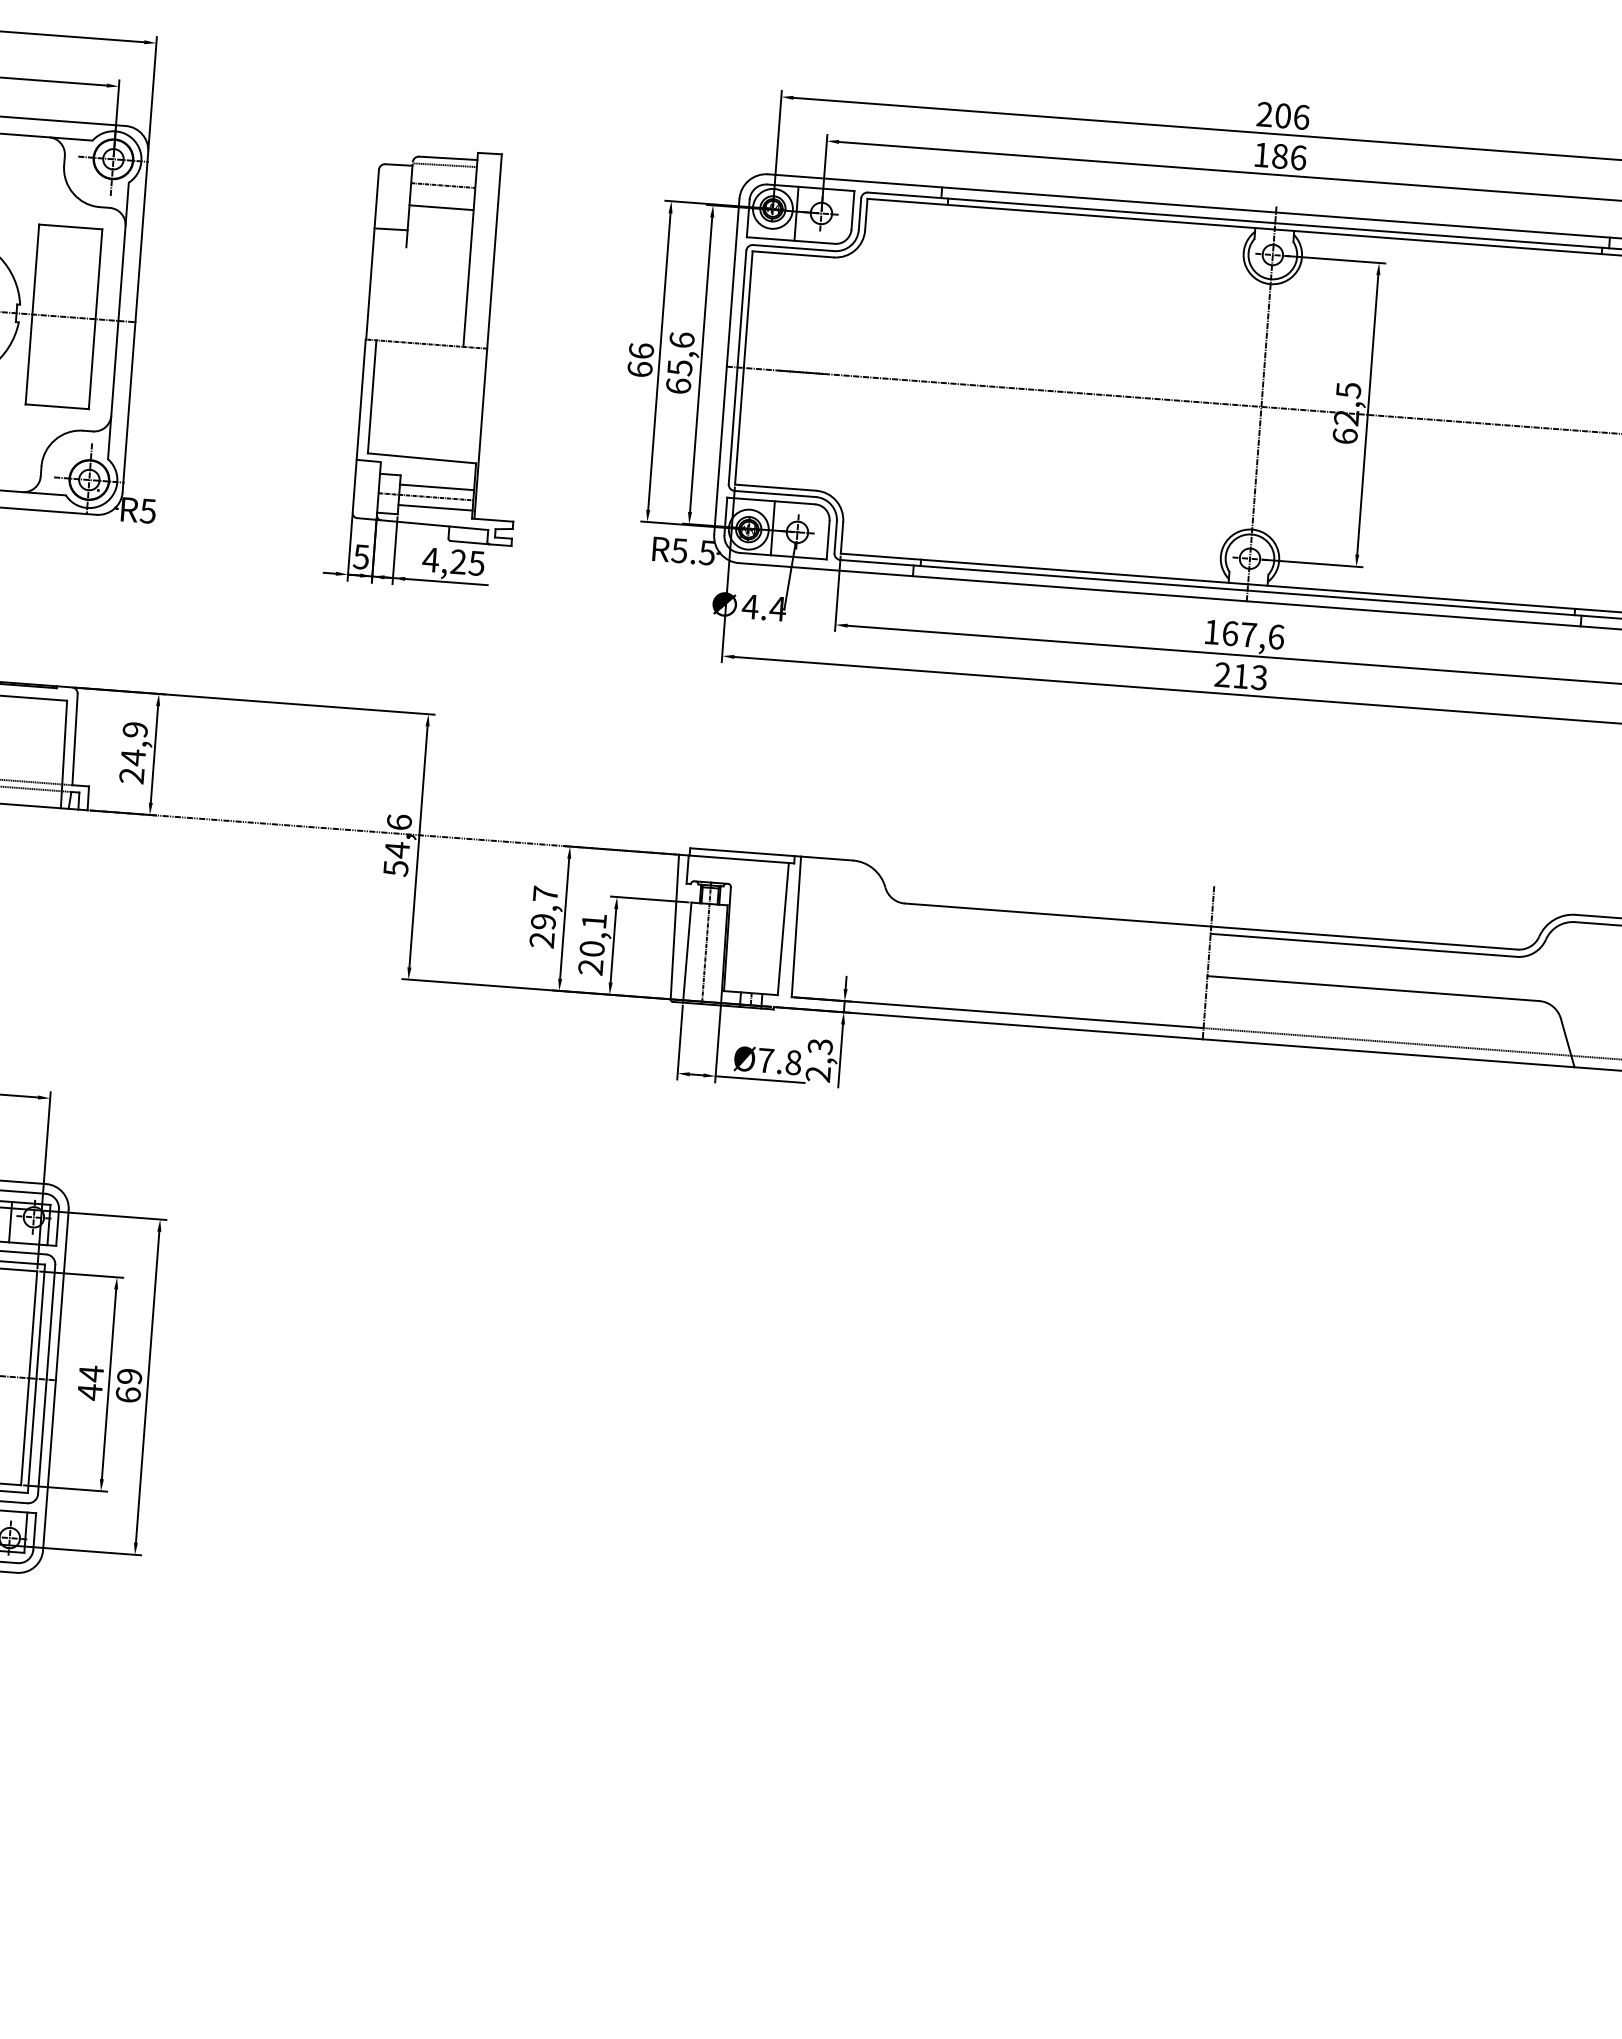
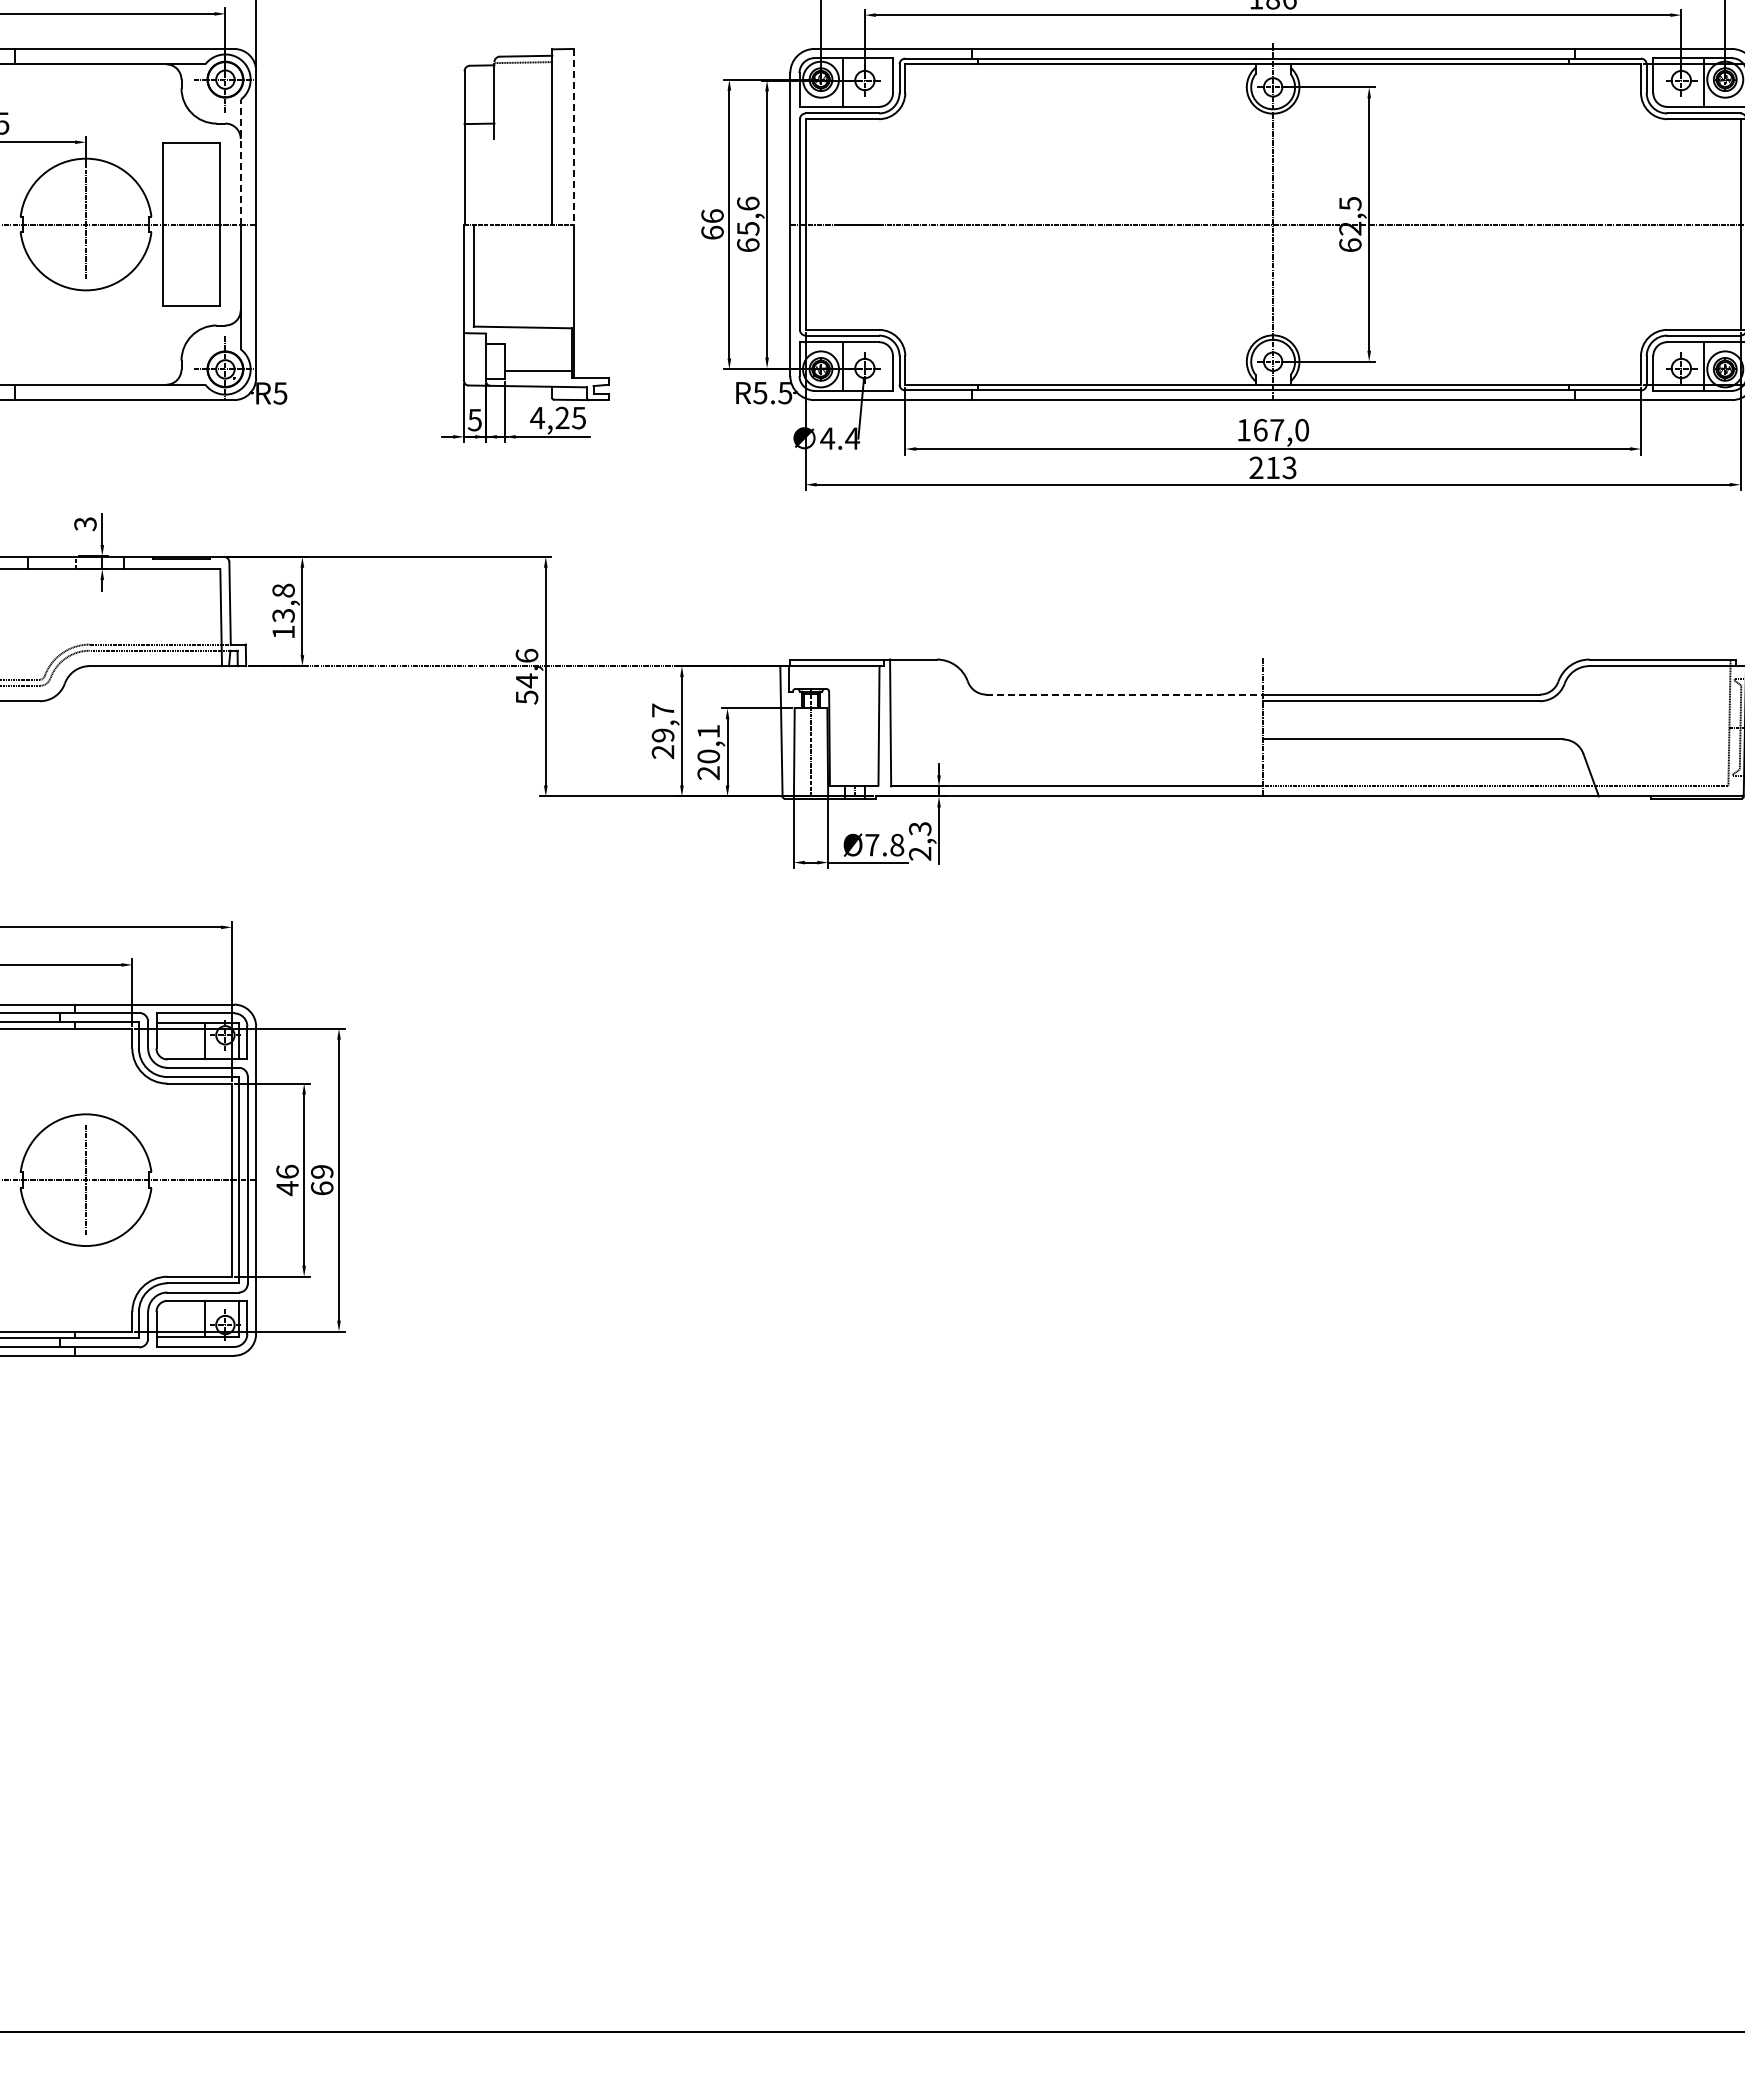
line: (443, 186) -> (523, 81), removed
line: (441, 208) -> (523, 101), removed
line: (123, 251) -> (240, 161), solid -> dashed
line: (494, 251) -> (573, 136), solid -> dashed
line: (436, 487) -> (537, 352), removed
line: (425, 496) -> (528, 361), removed
text: (1276, 637) -> (1302, 430), 167,6 -> 167,0
text: (133, 752) -> (283, 611), 24,9 -> 13,8
line: (1058, 914) -> (1125, 694), solid -> dashed
text: (91, 1373) -> (287, 1171), 44 -> 46

